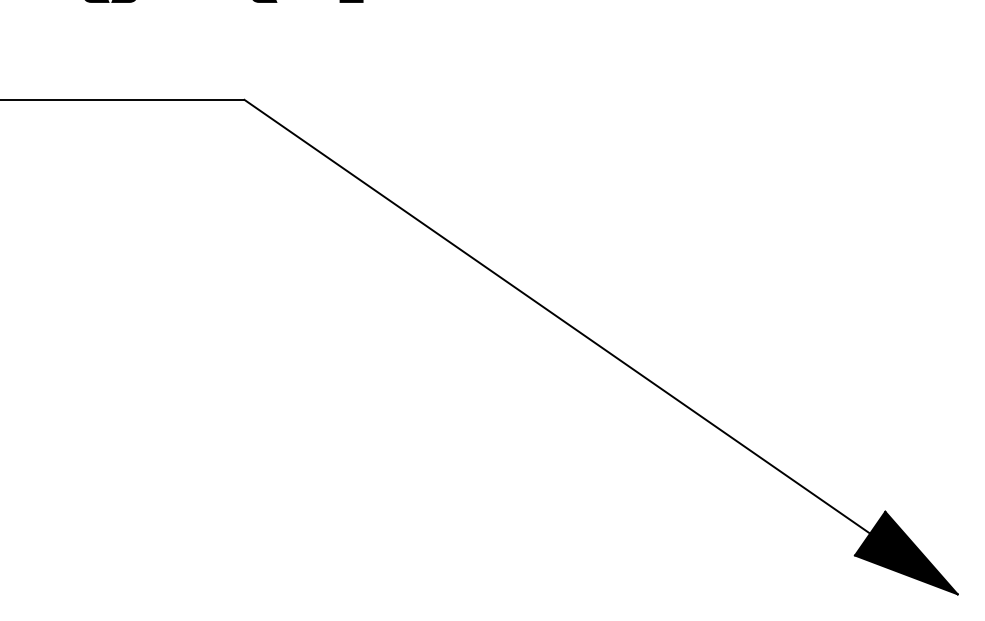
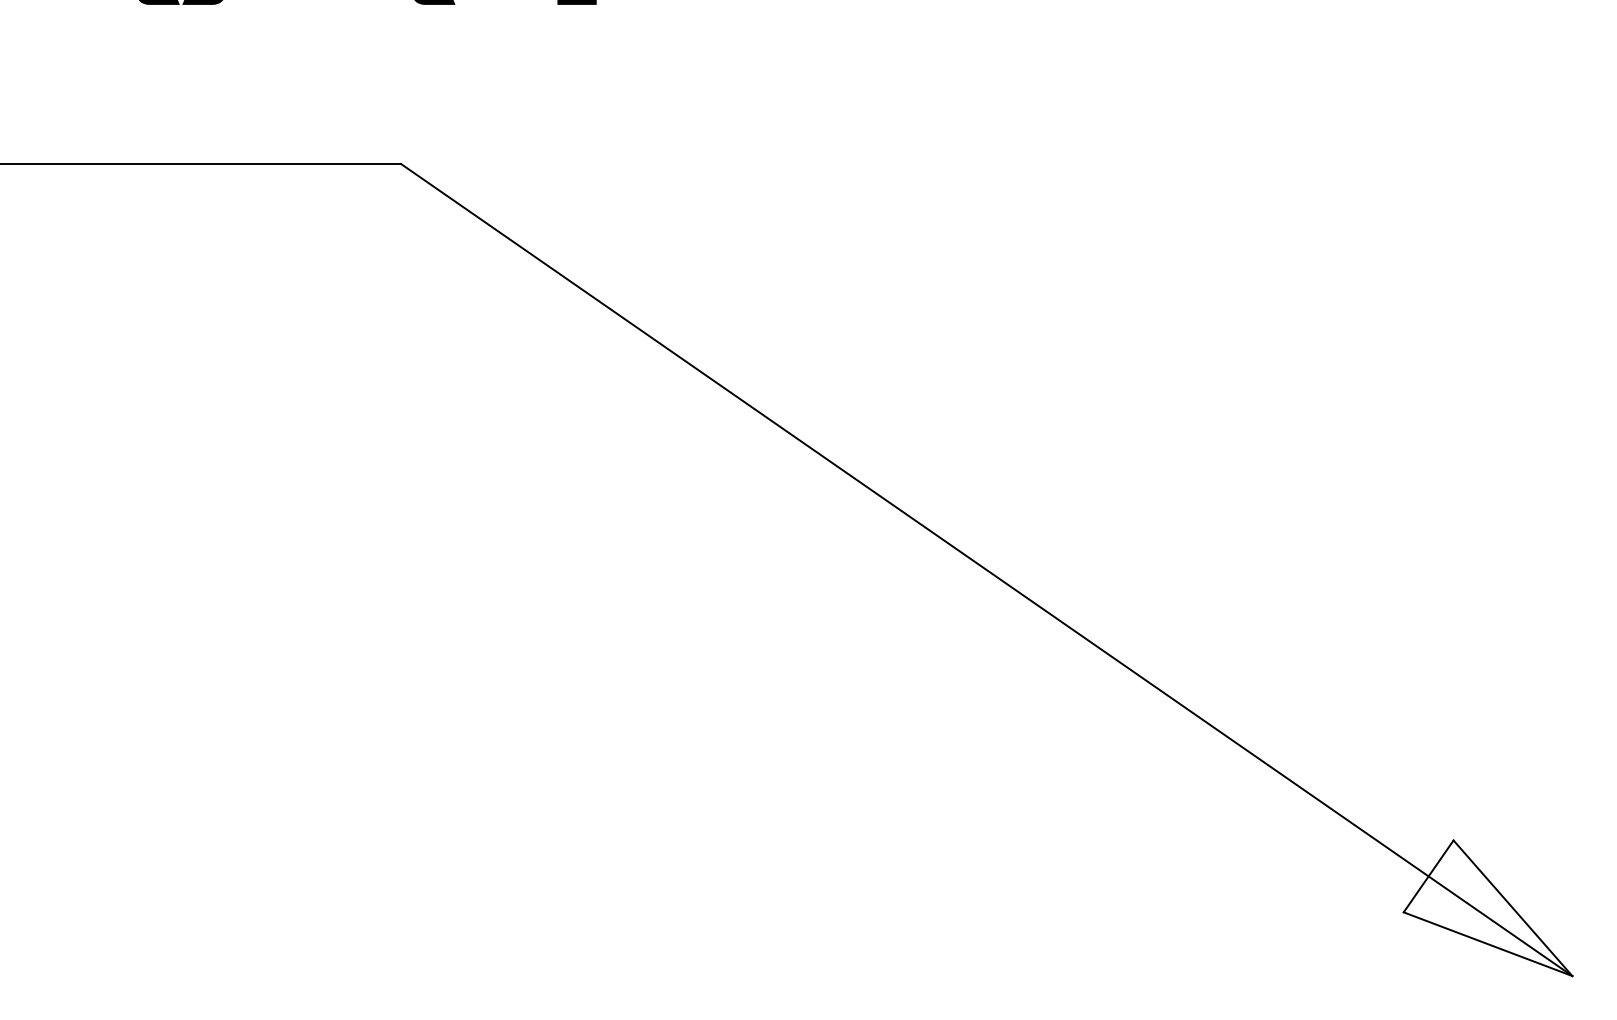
fill: (905, 552) -> (1486, 907), removed

